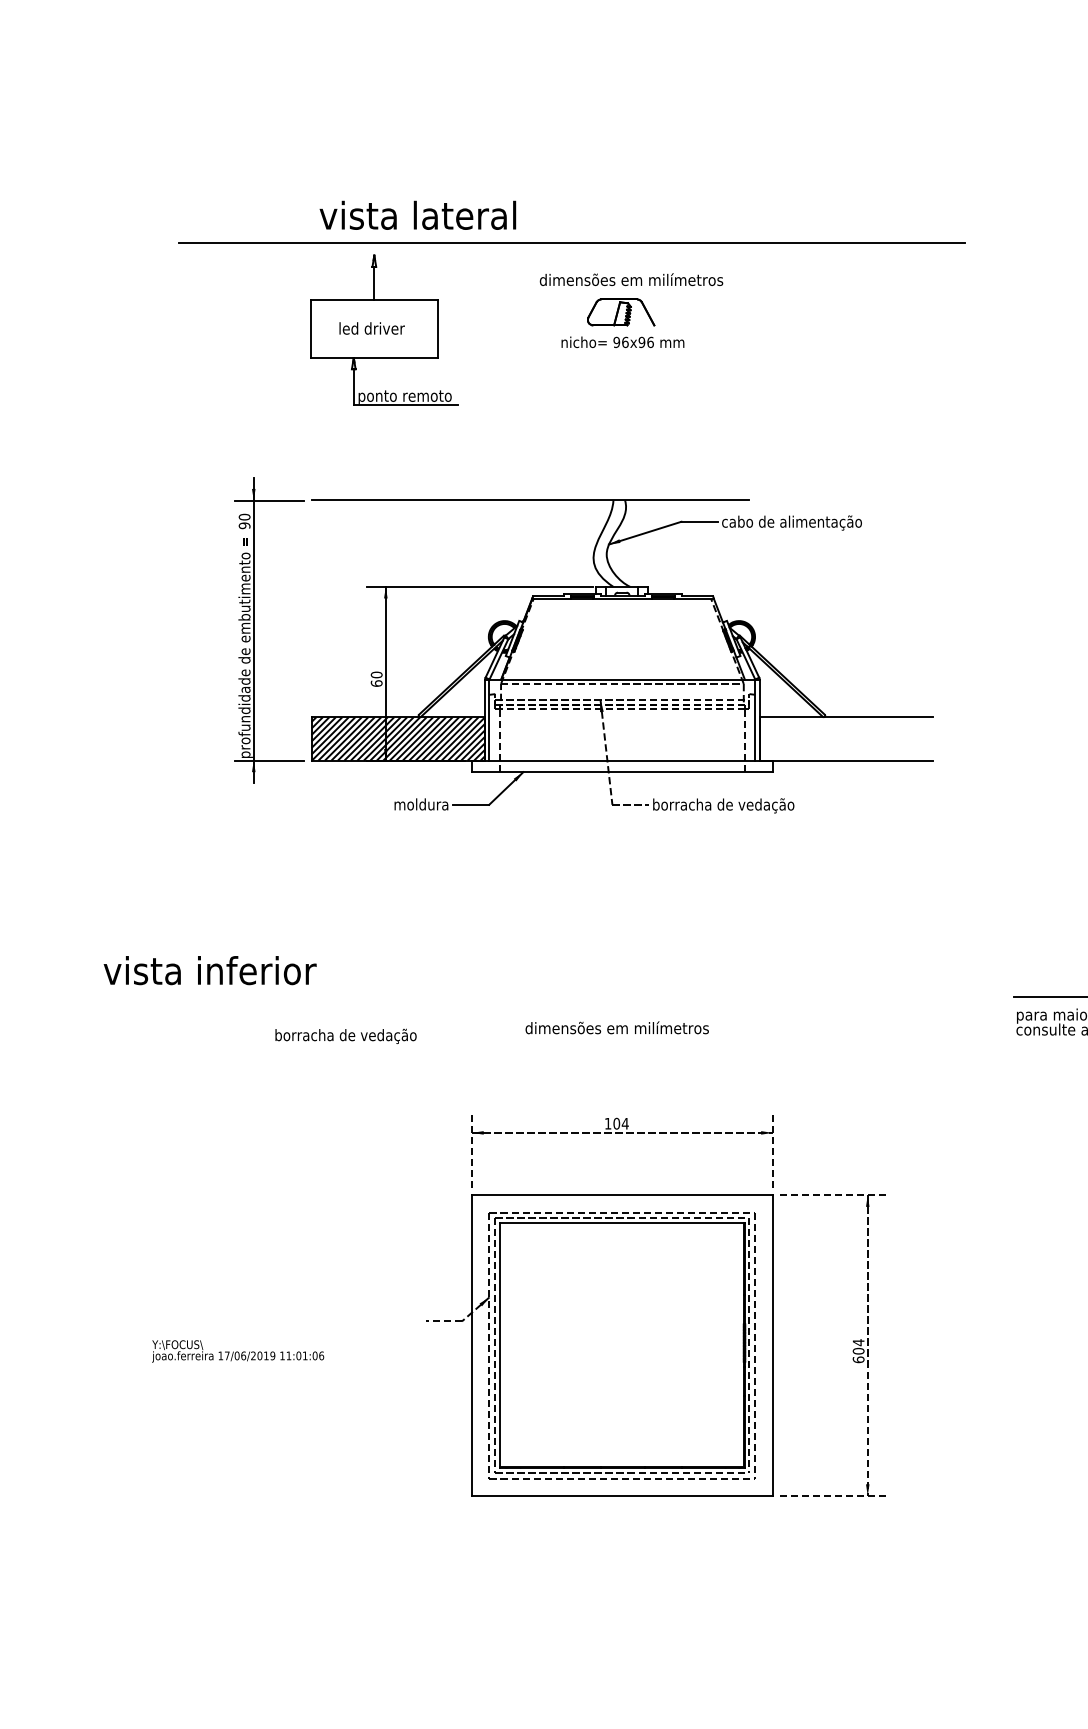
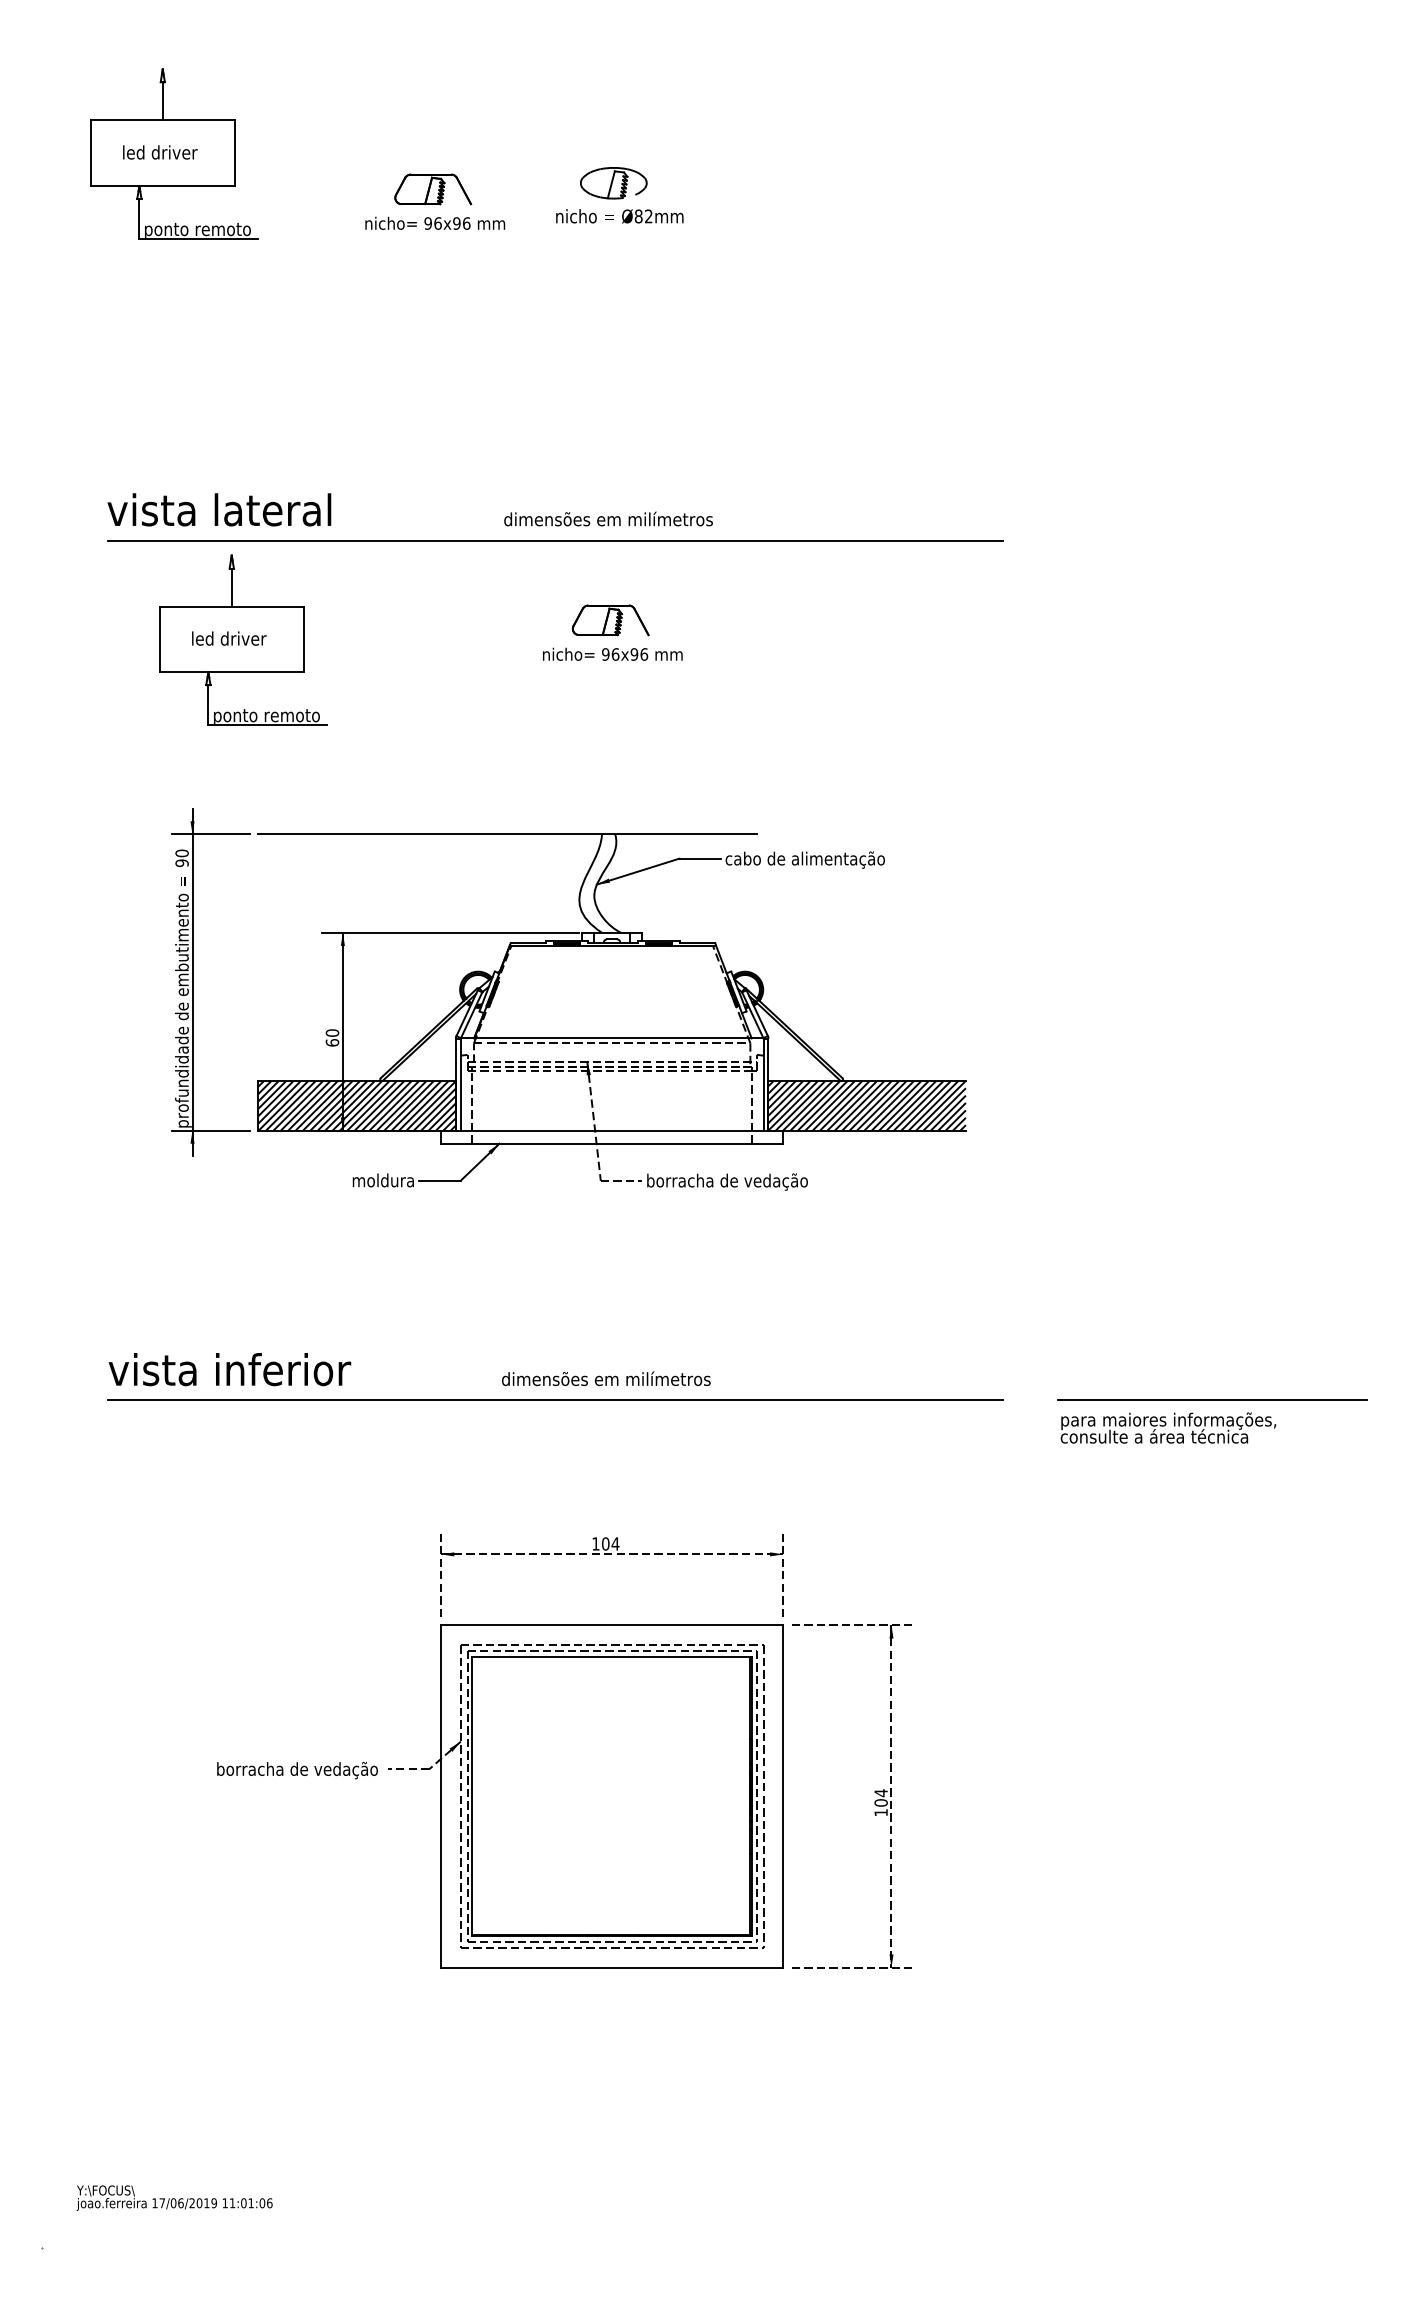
text: (418, 215) -> (219, 509), moved
text: (631, 279) -> (608, 518), moved
part: (384, 329) -> (243, 639), moved
hatch: (845, 738) -> (866, 1105), added
text: (209, 970) -> (229, 1369), moved
line: (571, 996) -> (554, 1399), added
text: (617, 1027) -> (606, 1378), moved
text: (345, 1036) -> (297, 1770), moved
text: (237, 1350) -> (174, 2197), moved
text: (858, 1359) -> (880, 1812), 604 -> 104

